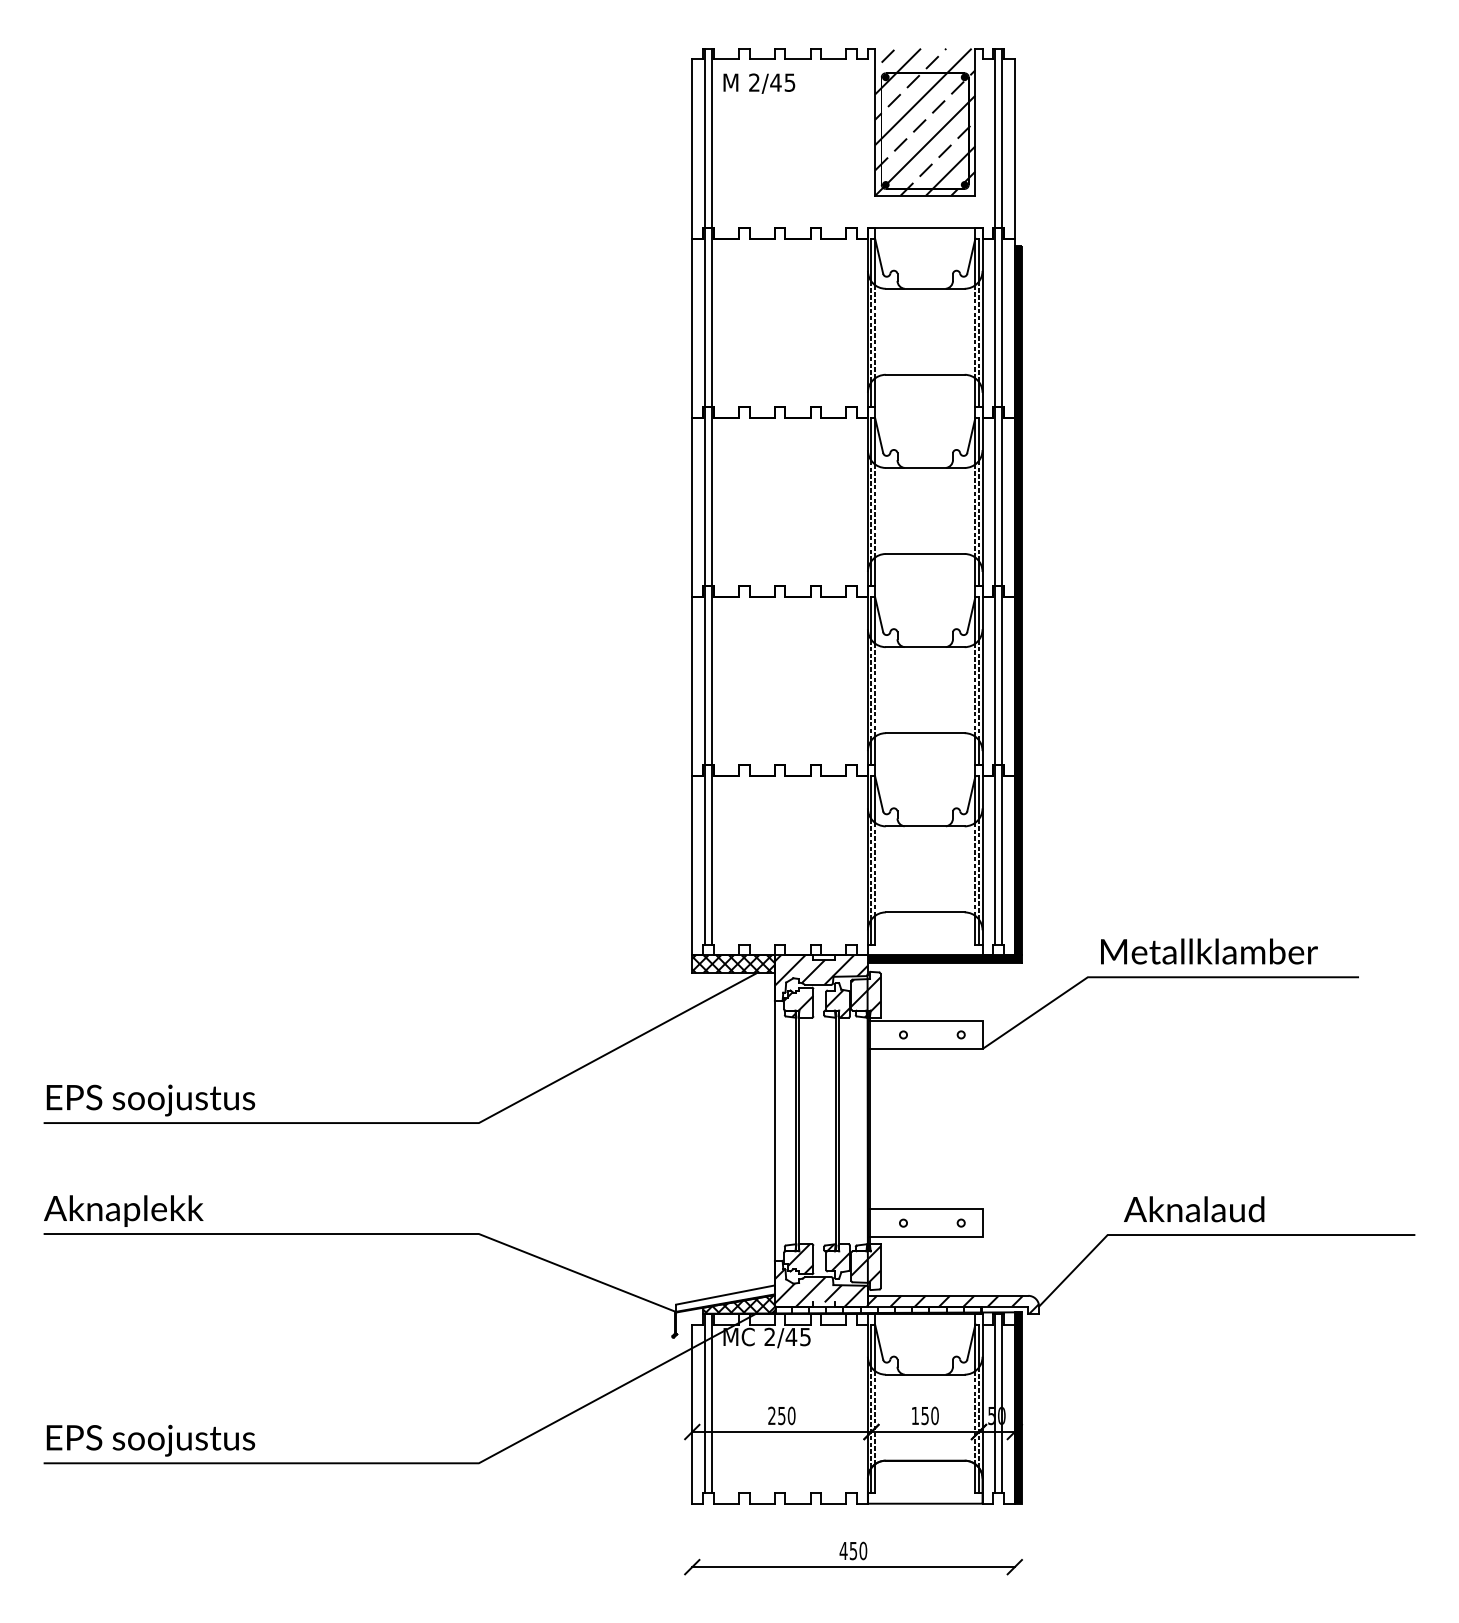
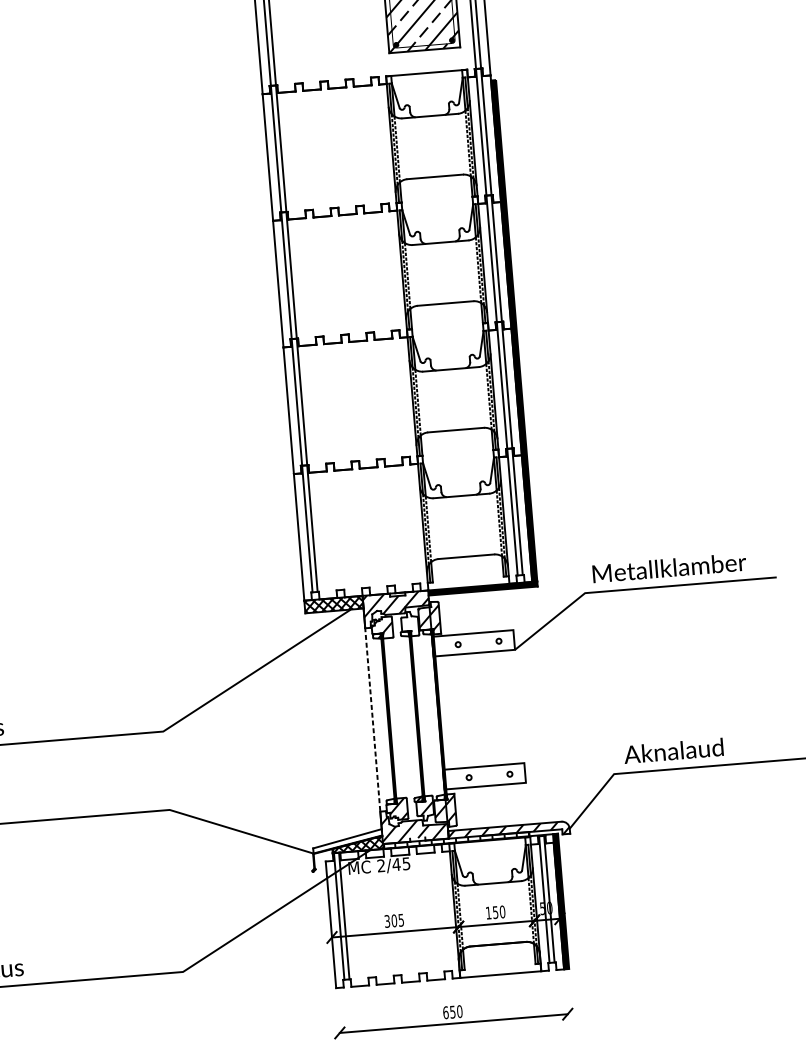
hatch: (837, 1003) -> (409, 626), removed
line: (774, 1131) -> (372, 720), solid -> dashed
text: (781, 1415) -> (394, 920), 250 -> 305
text: (843, 1550) -> (445, 1012), 450 -> 650

